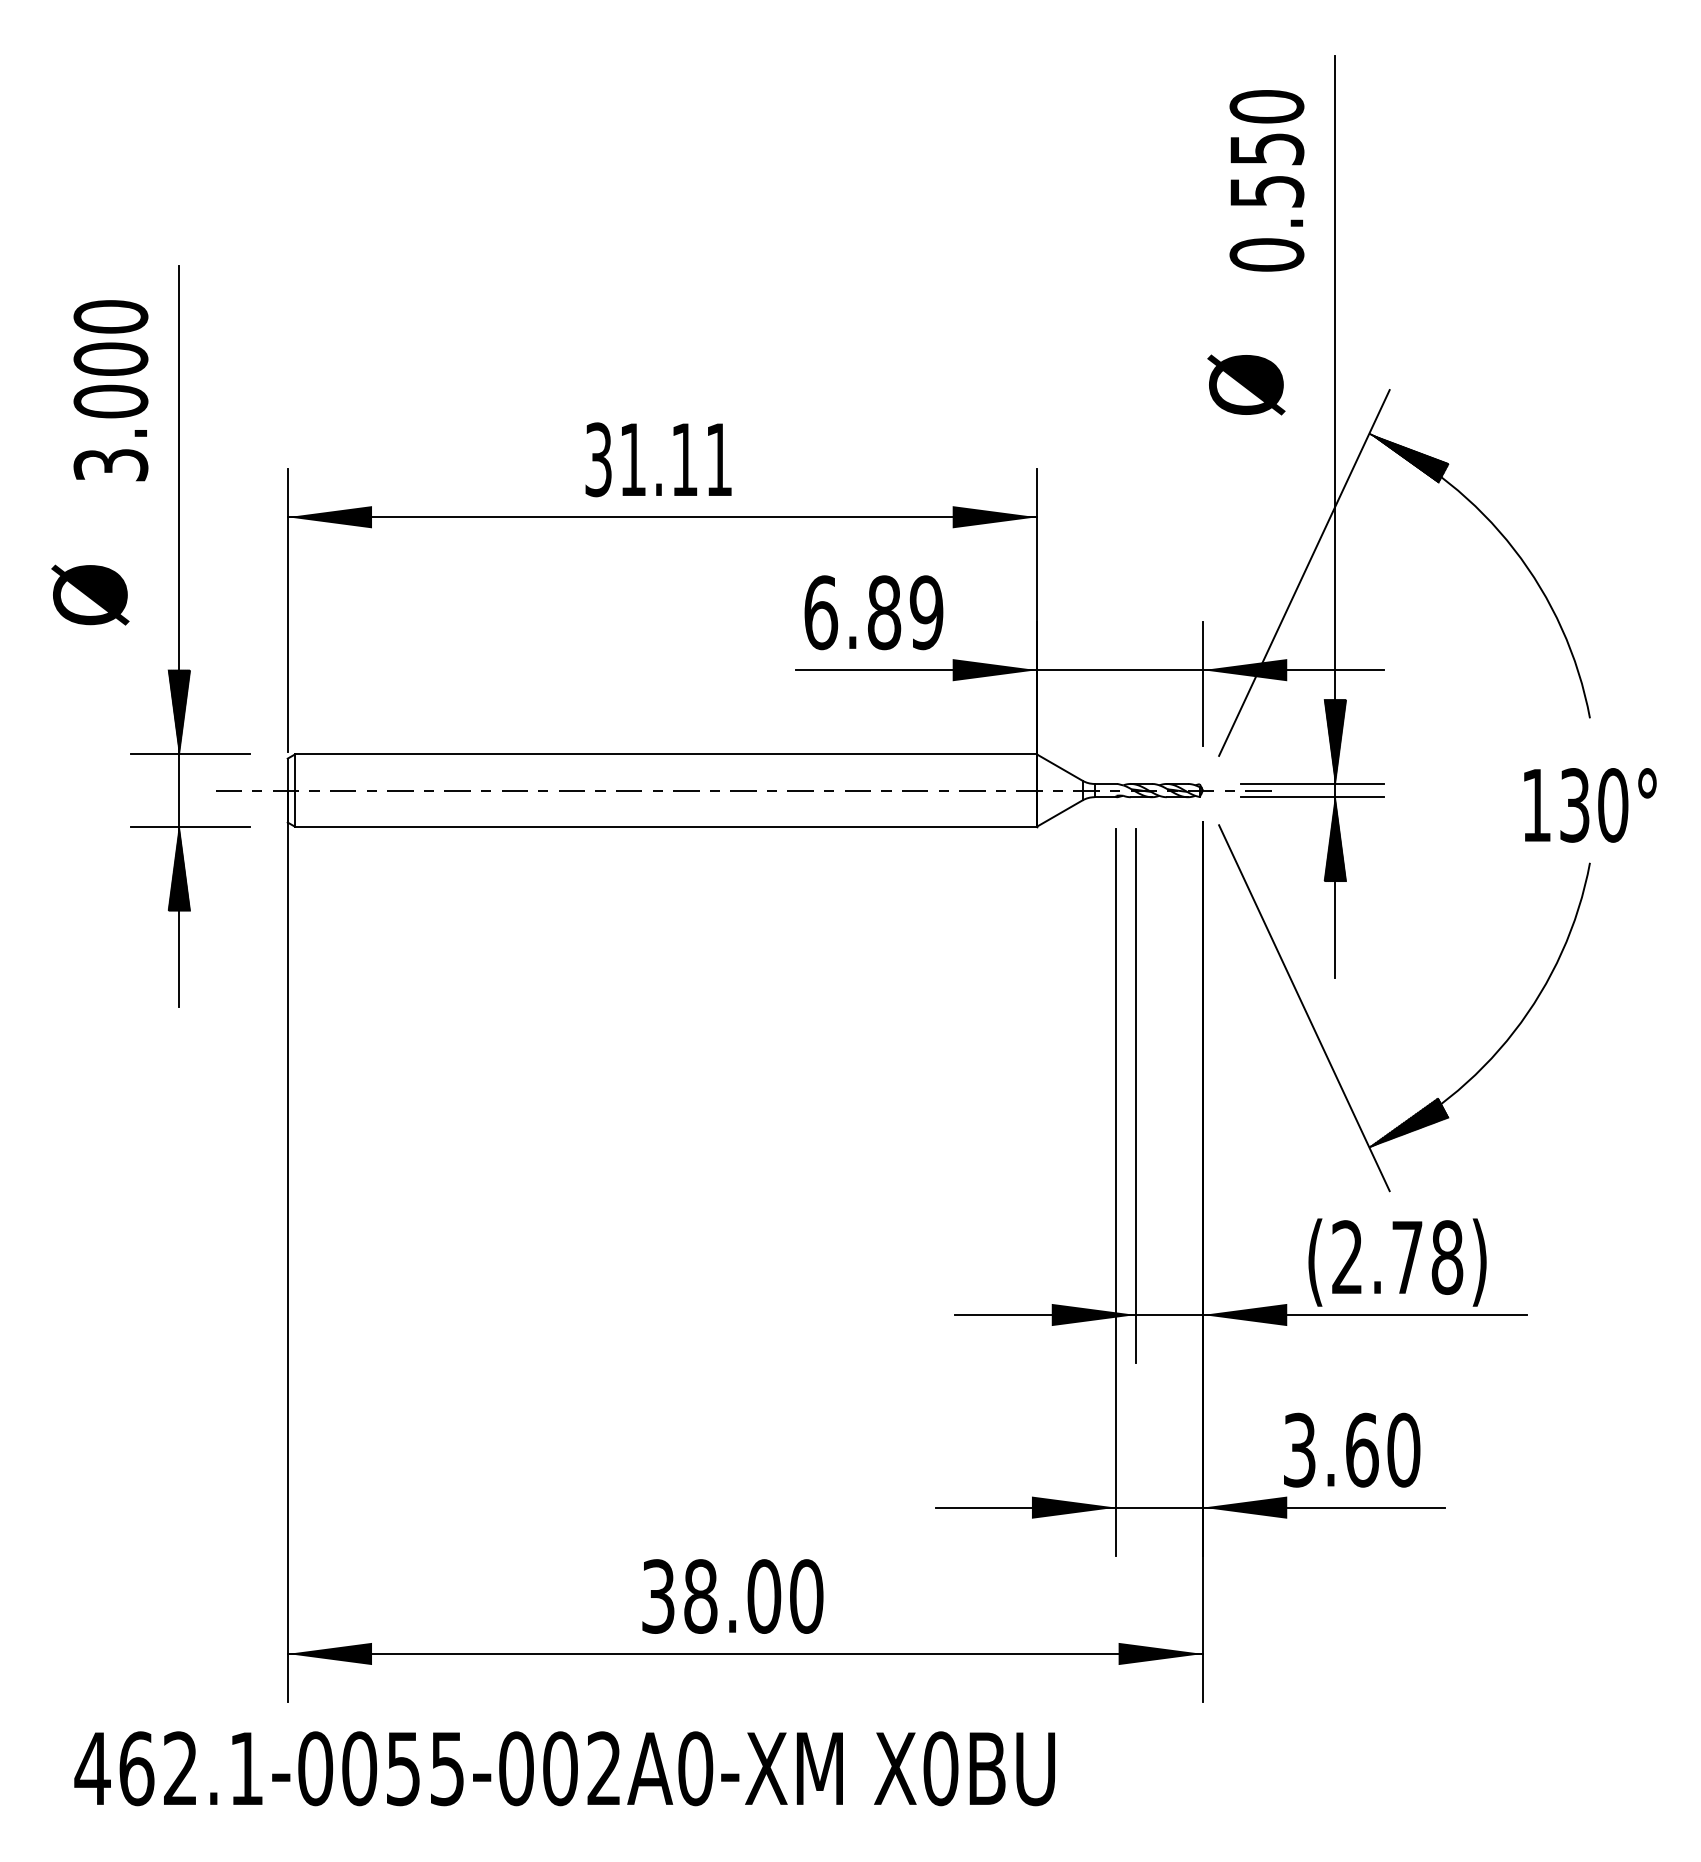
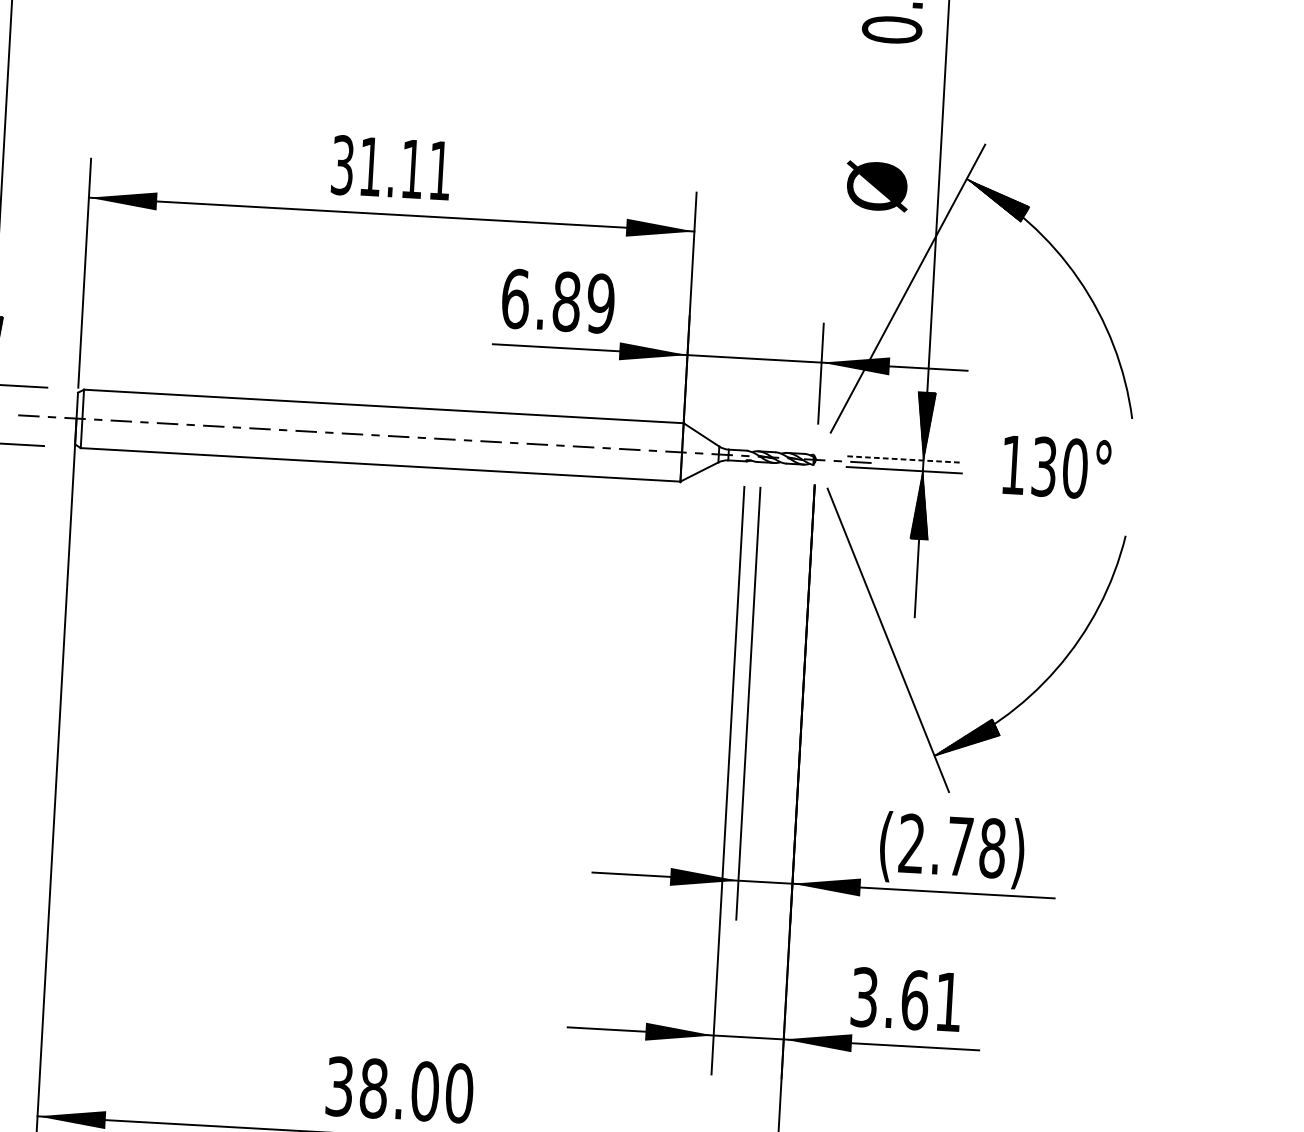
text: (1246, 384) -> (877, 186), moved
line: (1312, 783) -> (905, 459), solid -> dashed
text: (1590, 805) -> (1056, 467), moved
text: (1403, 1449) -> (948, 1001), 3.60 -> 3.61

